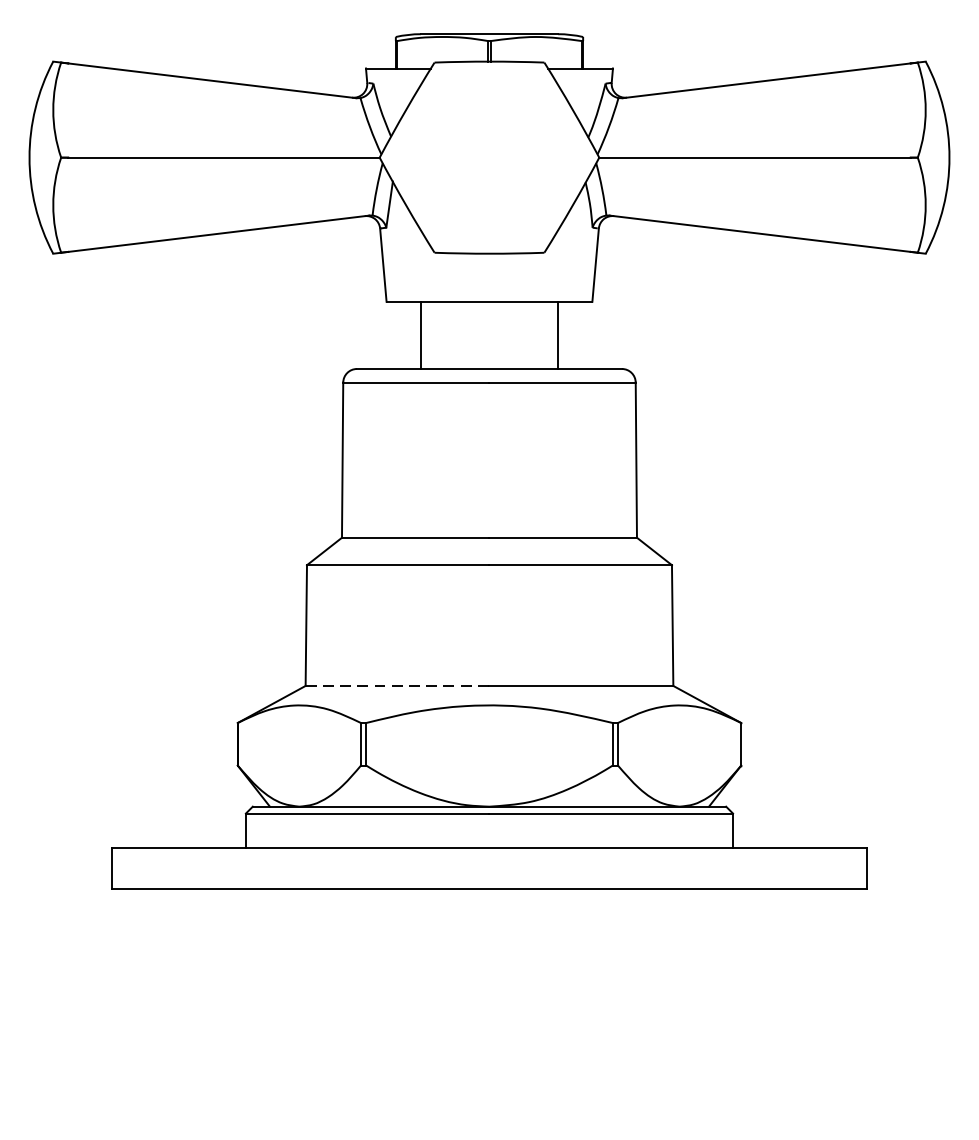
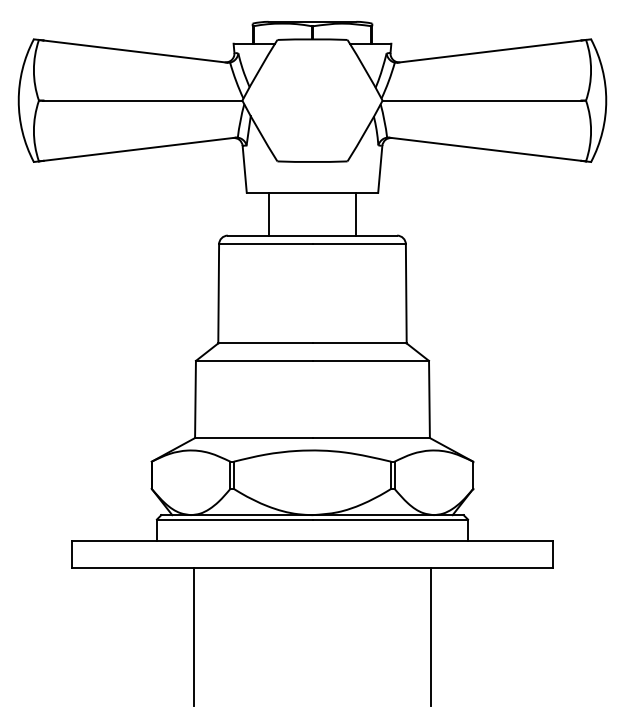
line: (397, 686) -> (253, 438), dashed -> solid
line: (304, 996) -> (194, 636), added
line: (674, 996) -> (430, 636), added

